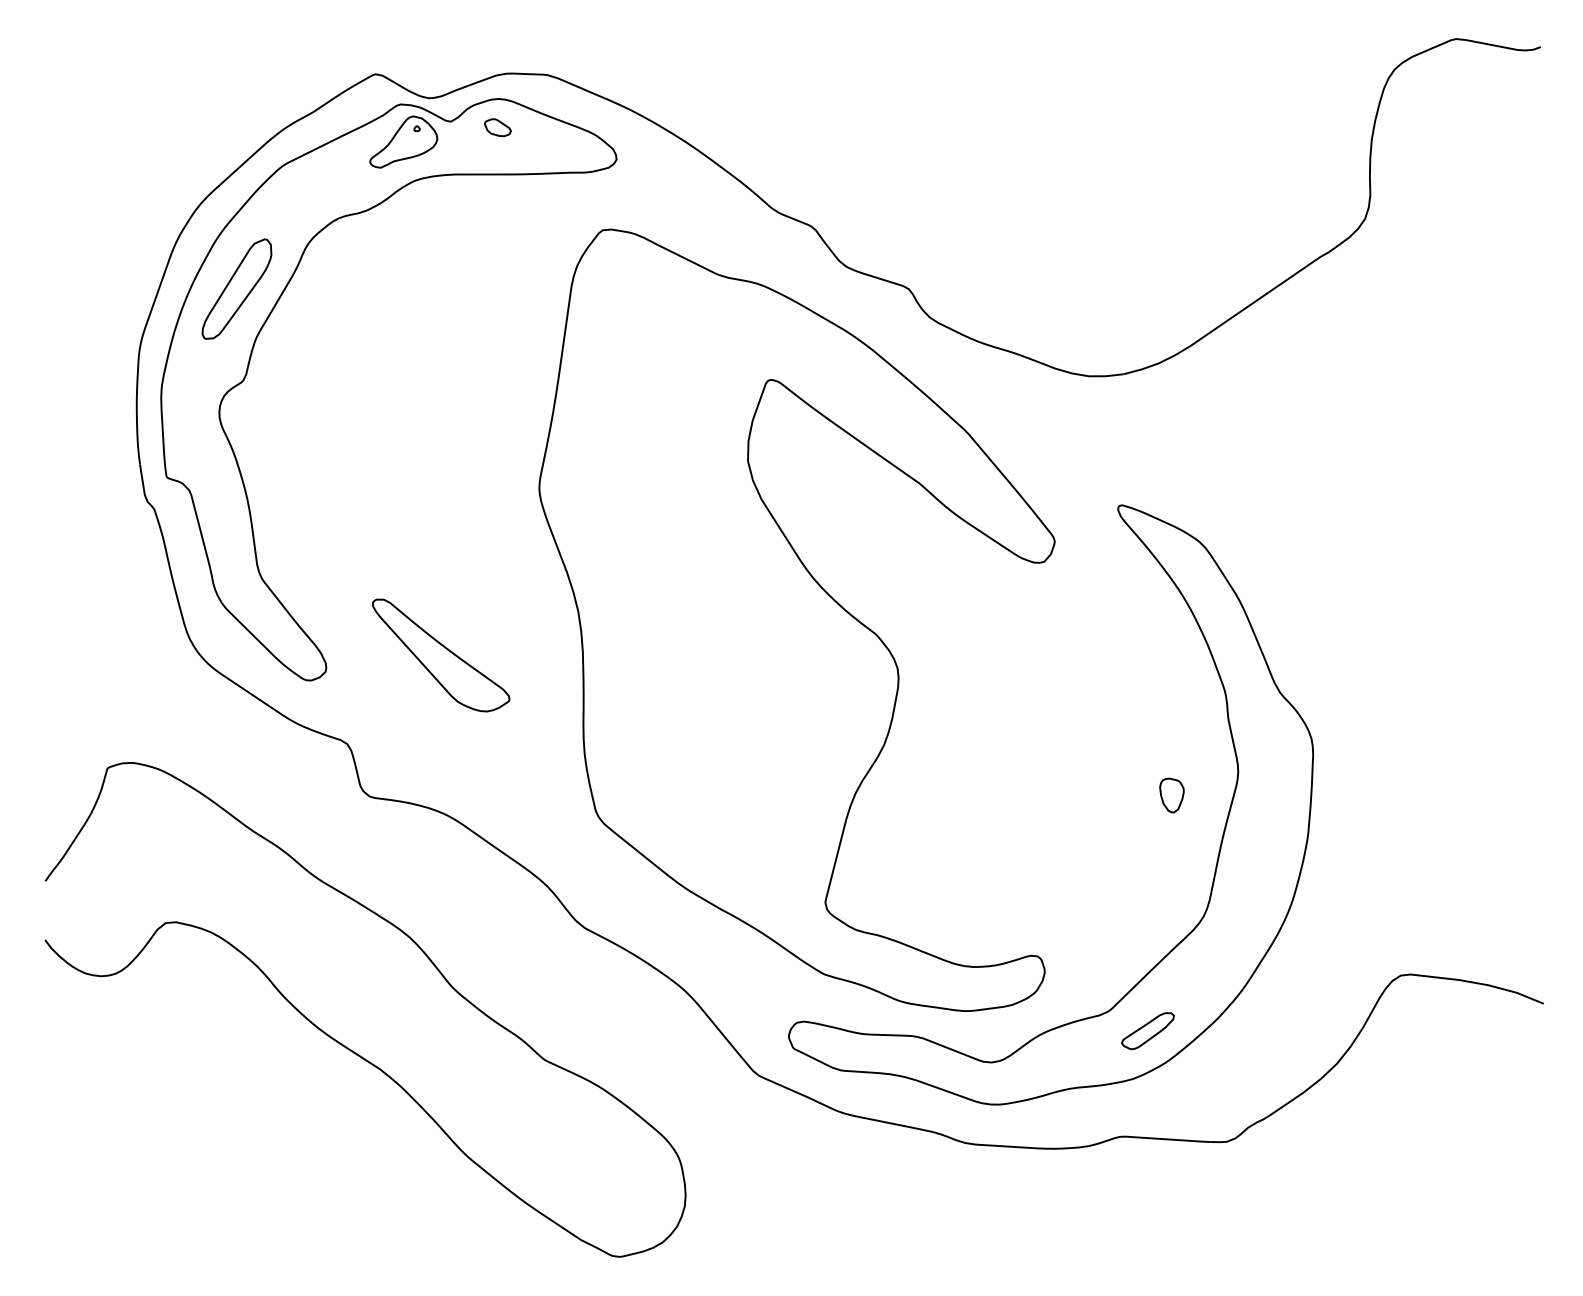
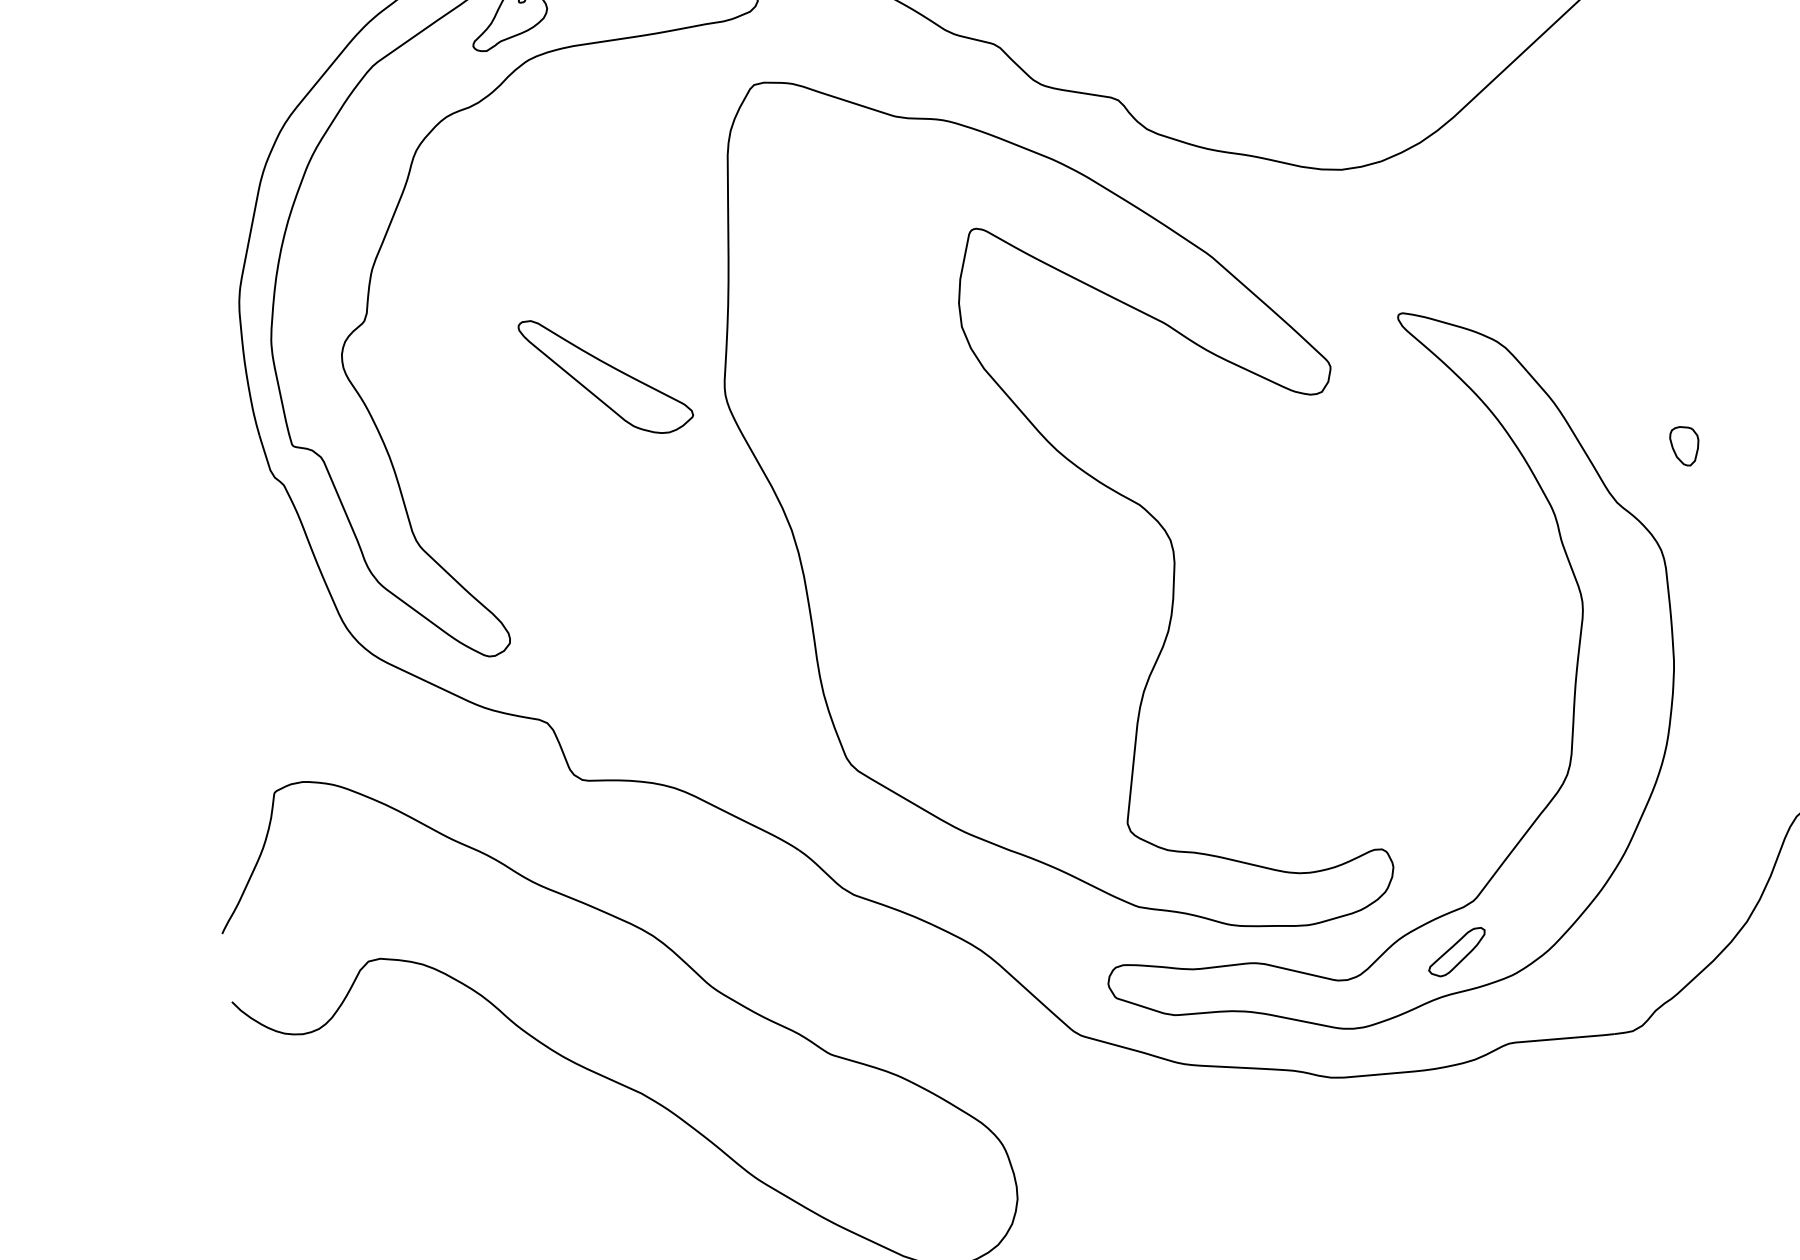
part: (236, 288) -> (340, 215), removed
part: (441, 655) -> (606, 375), moved
part: (1171, 795) -> (1684, 446), moved
part: (1147, 1031) -> (1456, 953), moved

